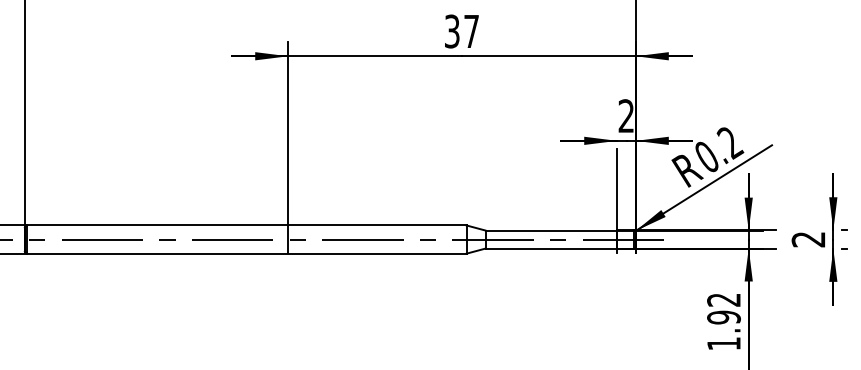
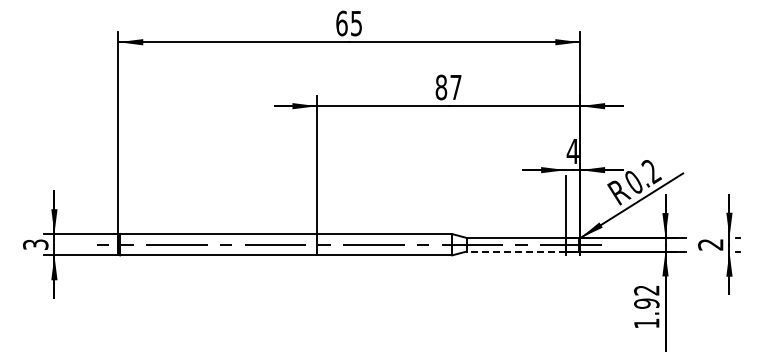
text: (452, 31) -> (441, 87), 37 -> 87
text: (625, 114) -> (572, 150), 2 -> 4
line: (551, 248) -> (516, 251), solid -> dashed

